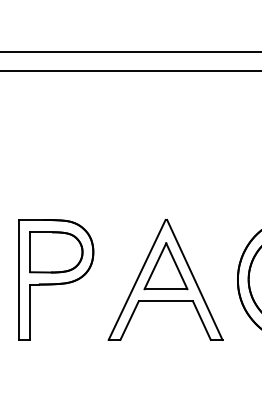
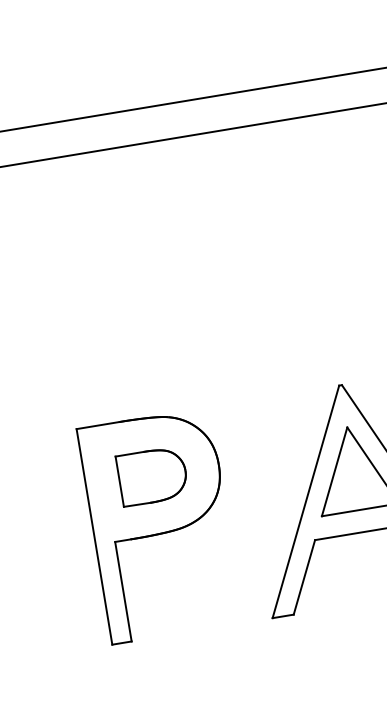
part: (56, 252) -> (152, 476), size x0.7

